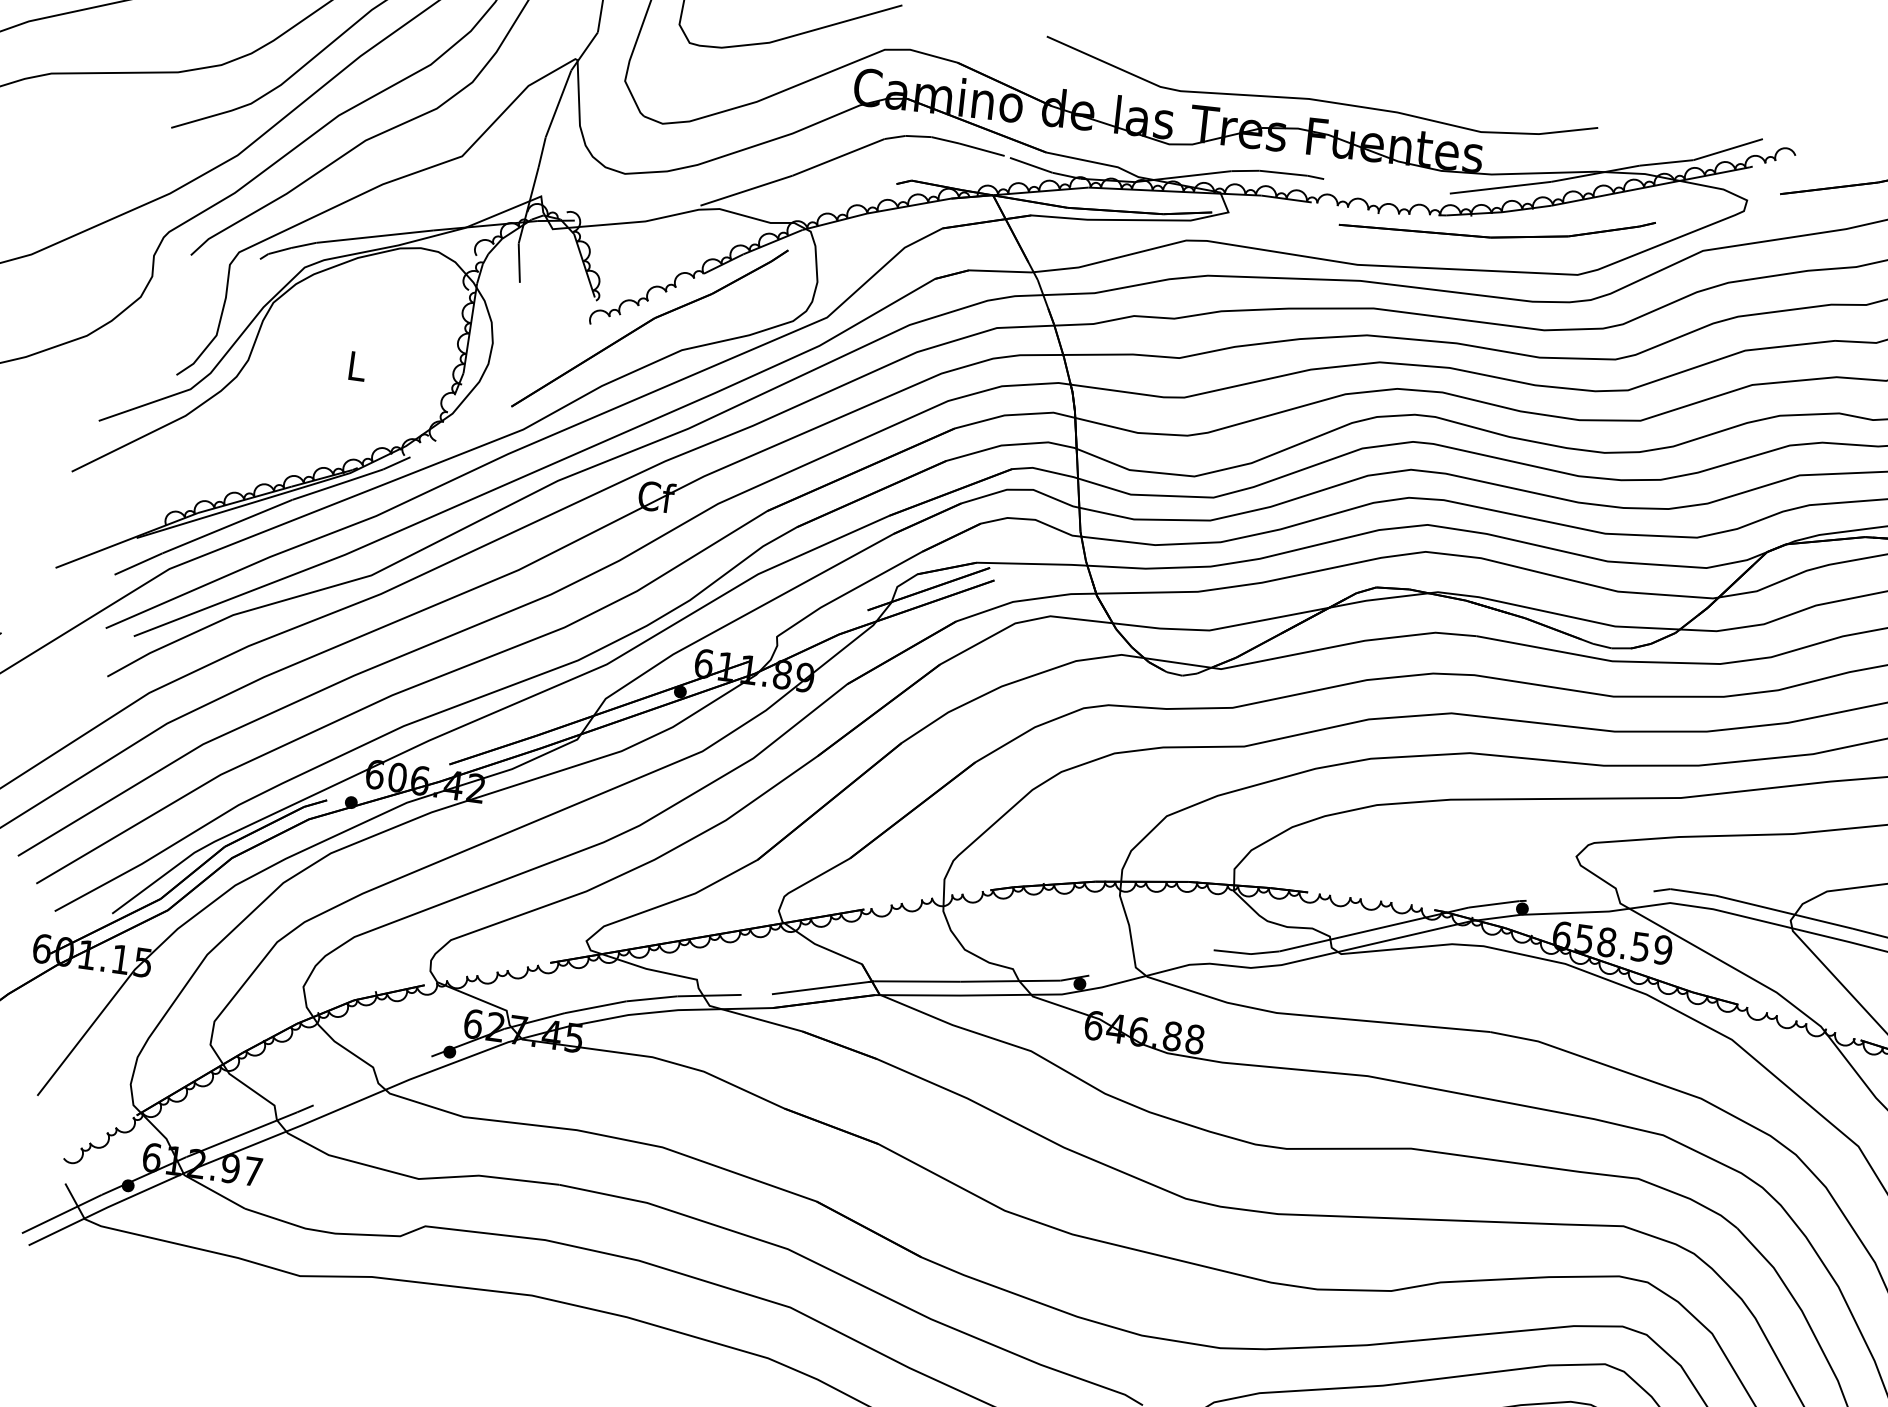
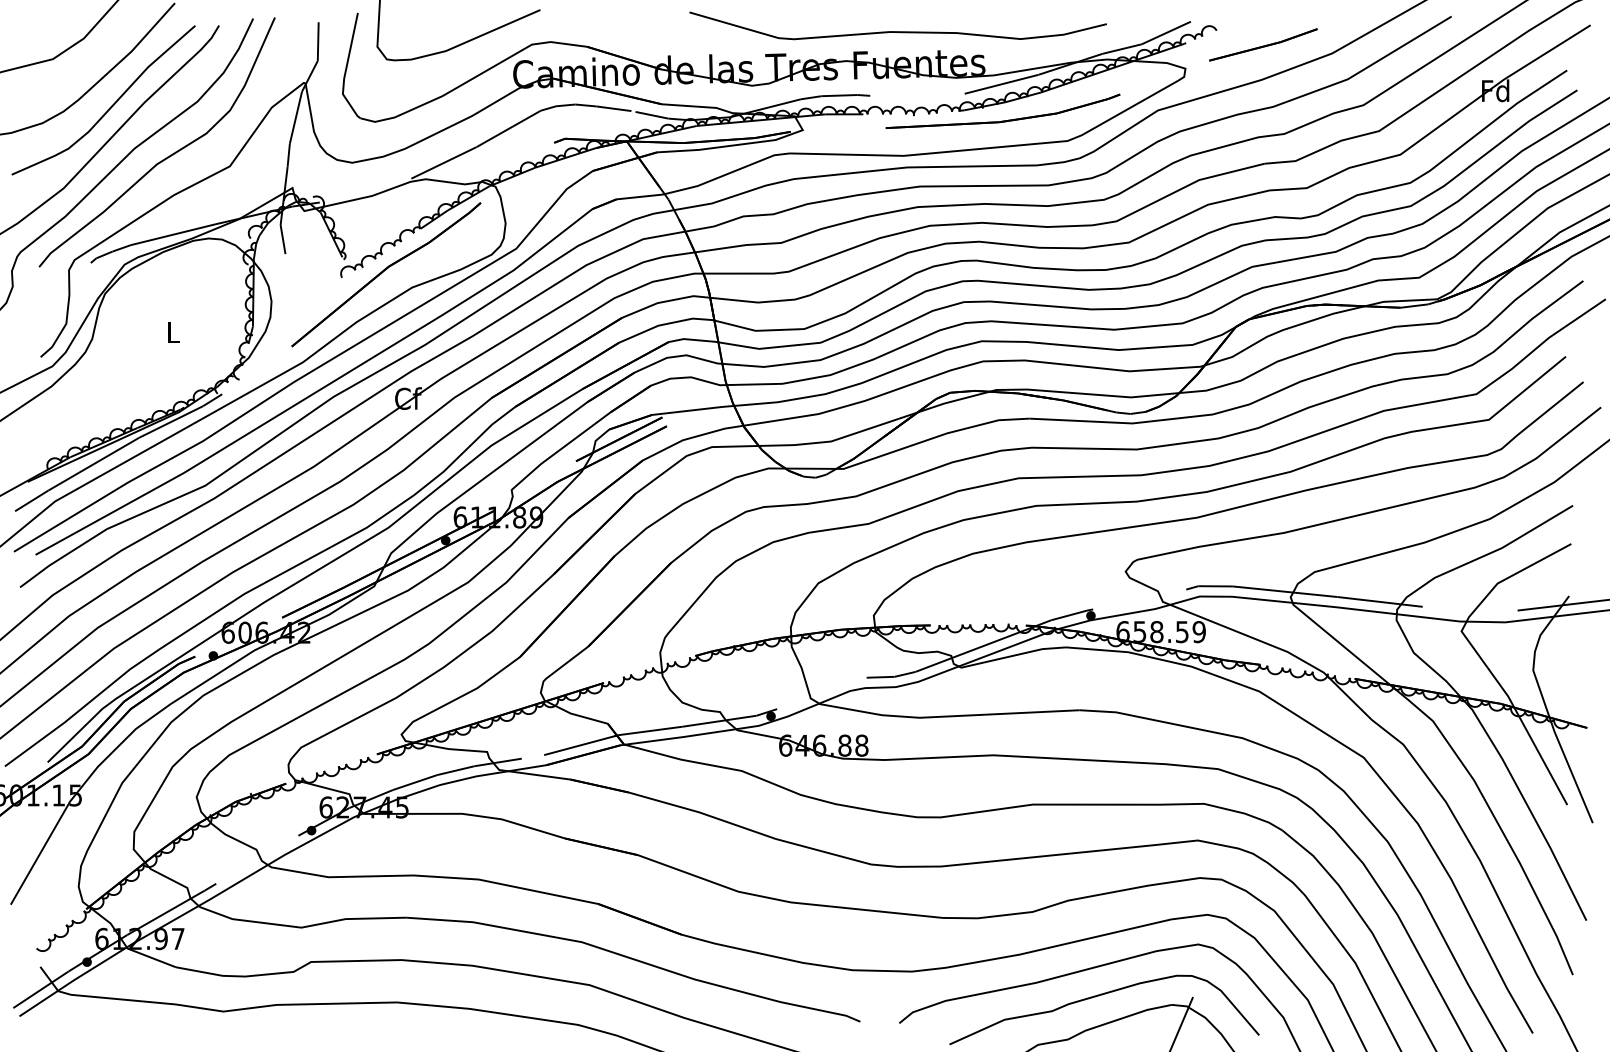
curve: (1319, 99) -> (897, 31), moved

